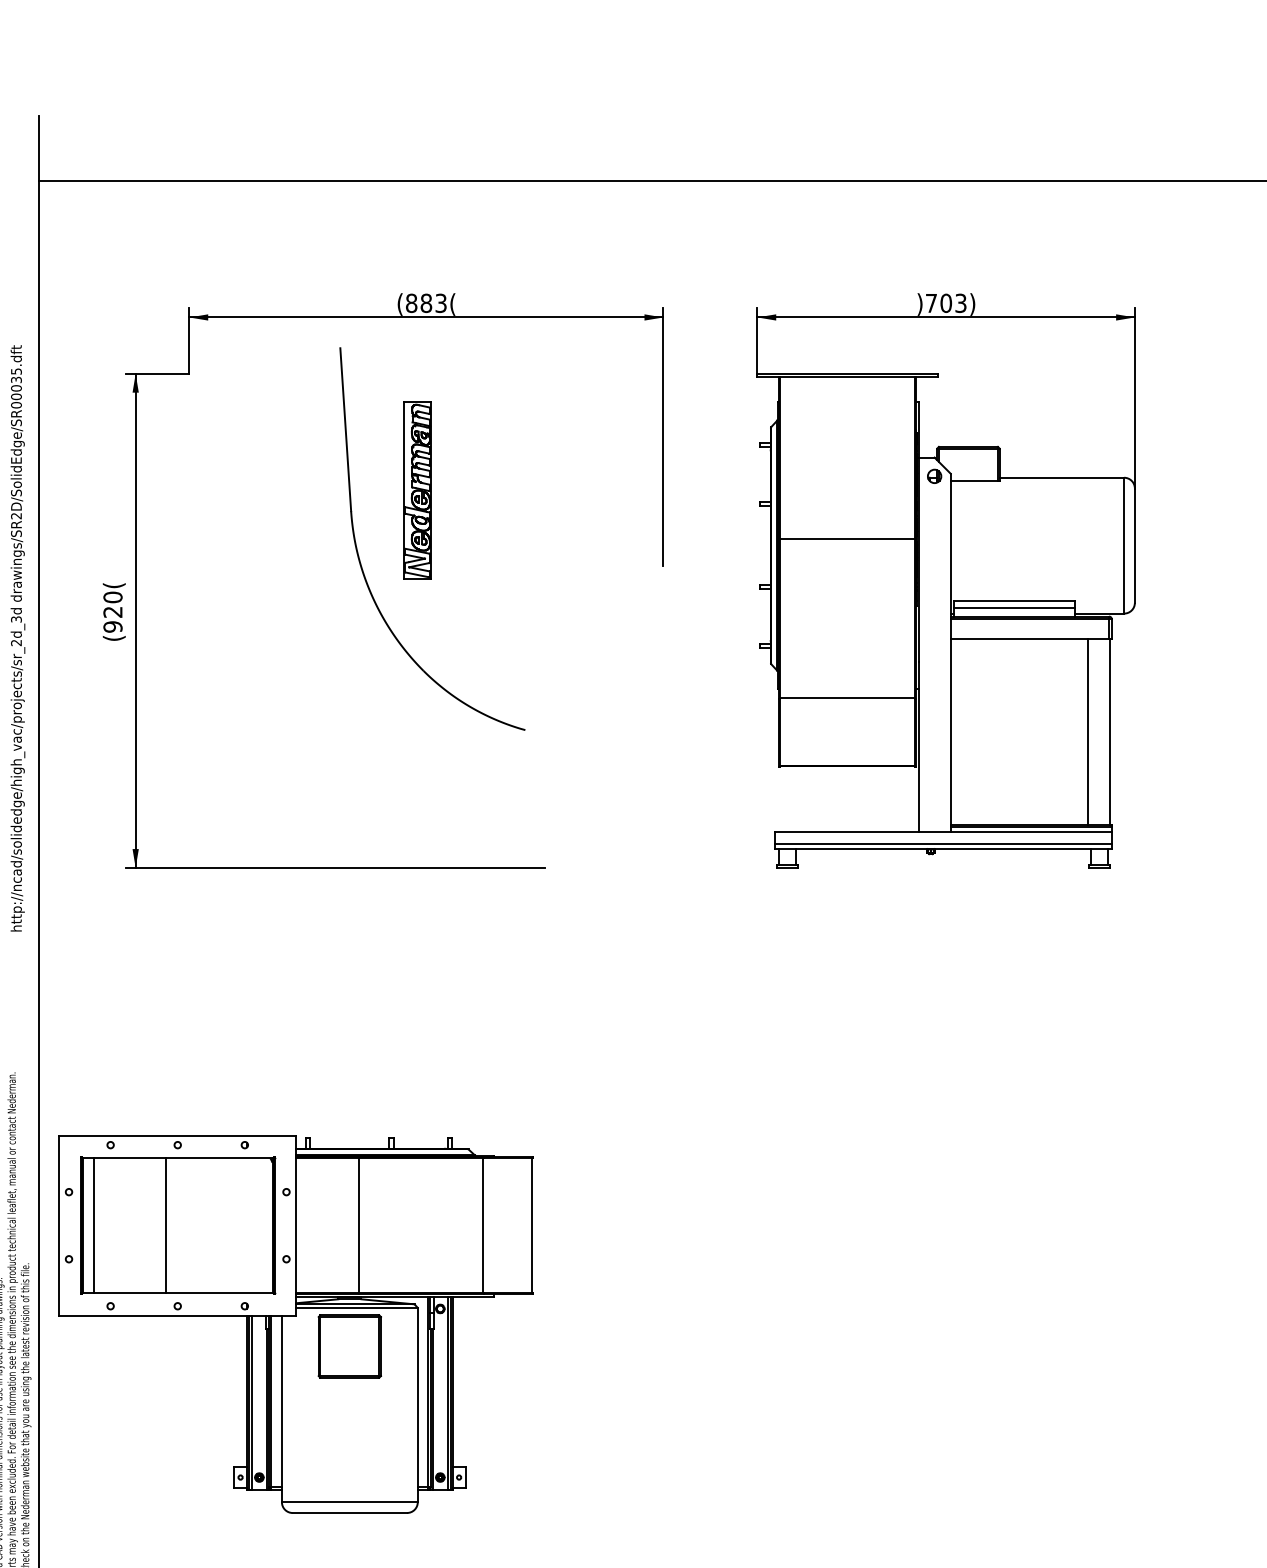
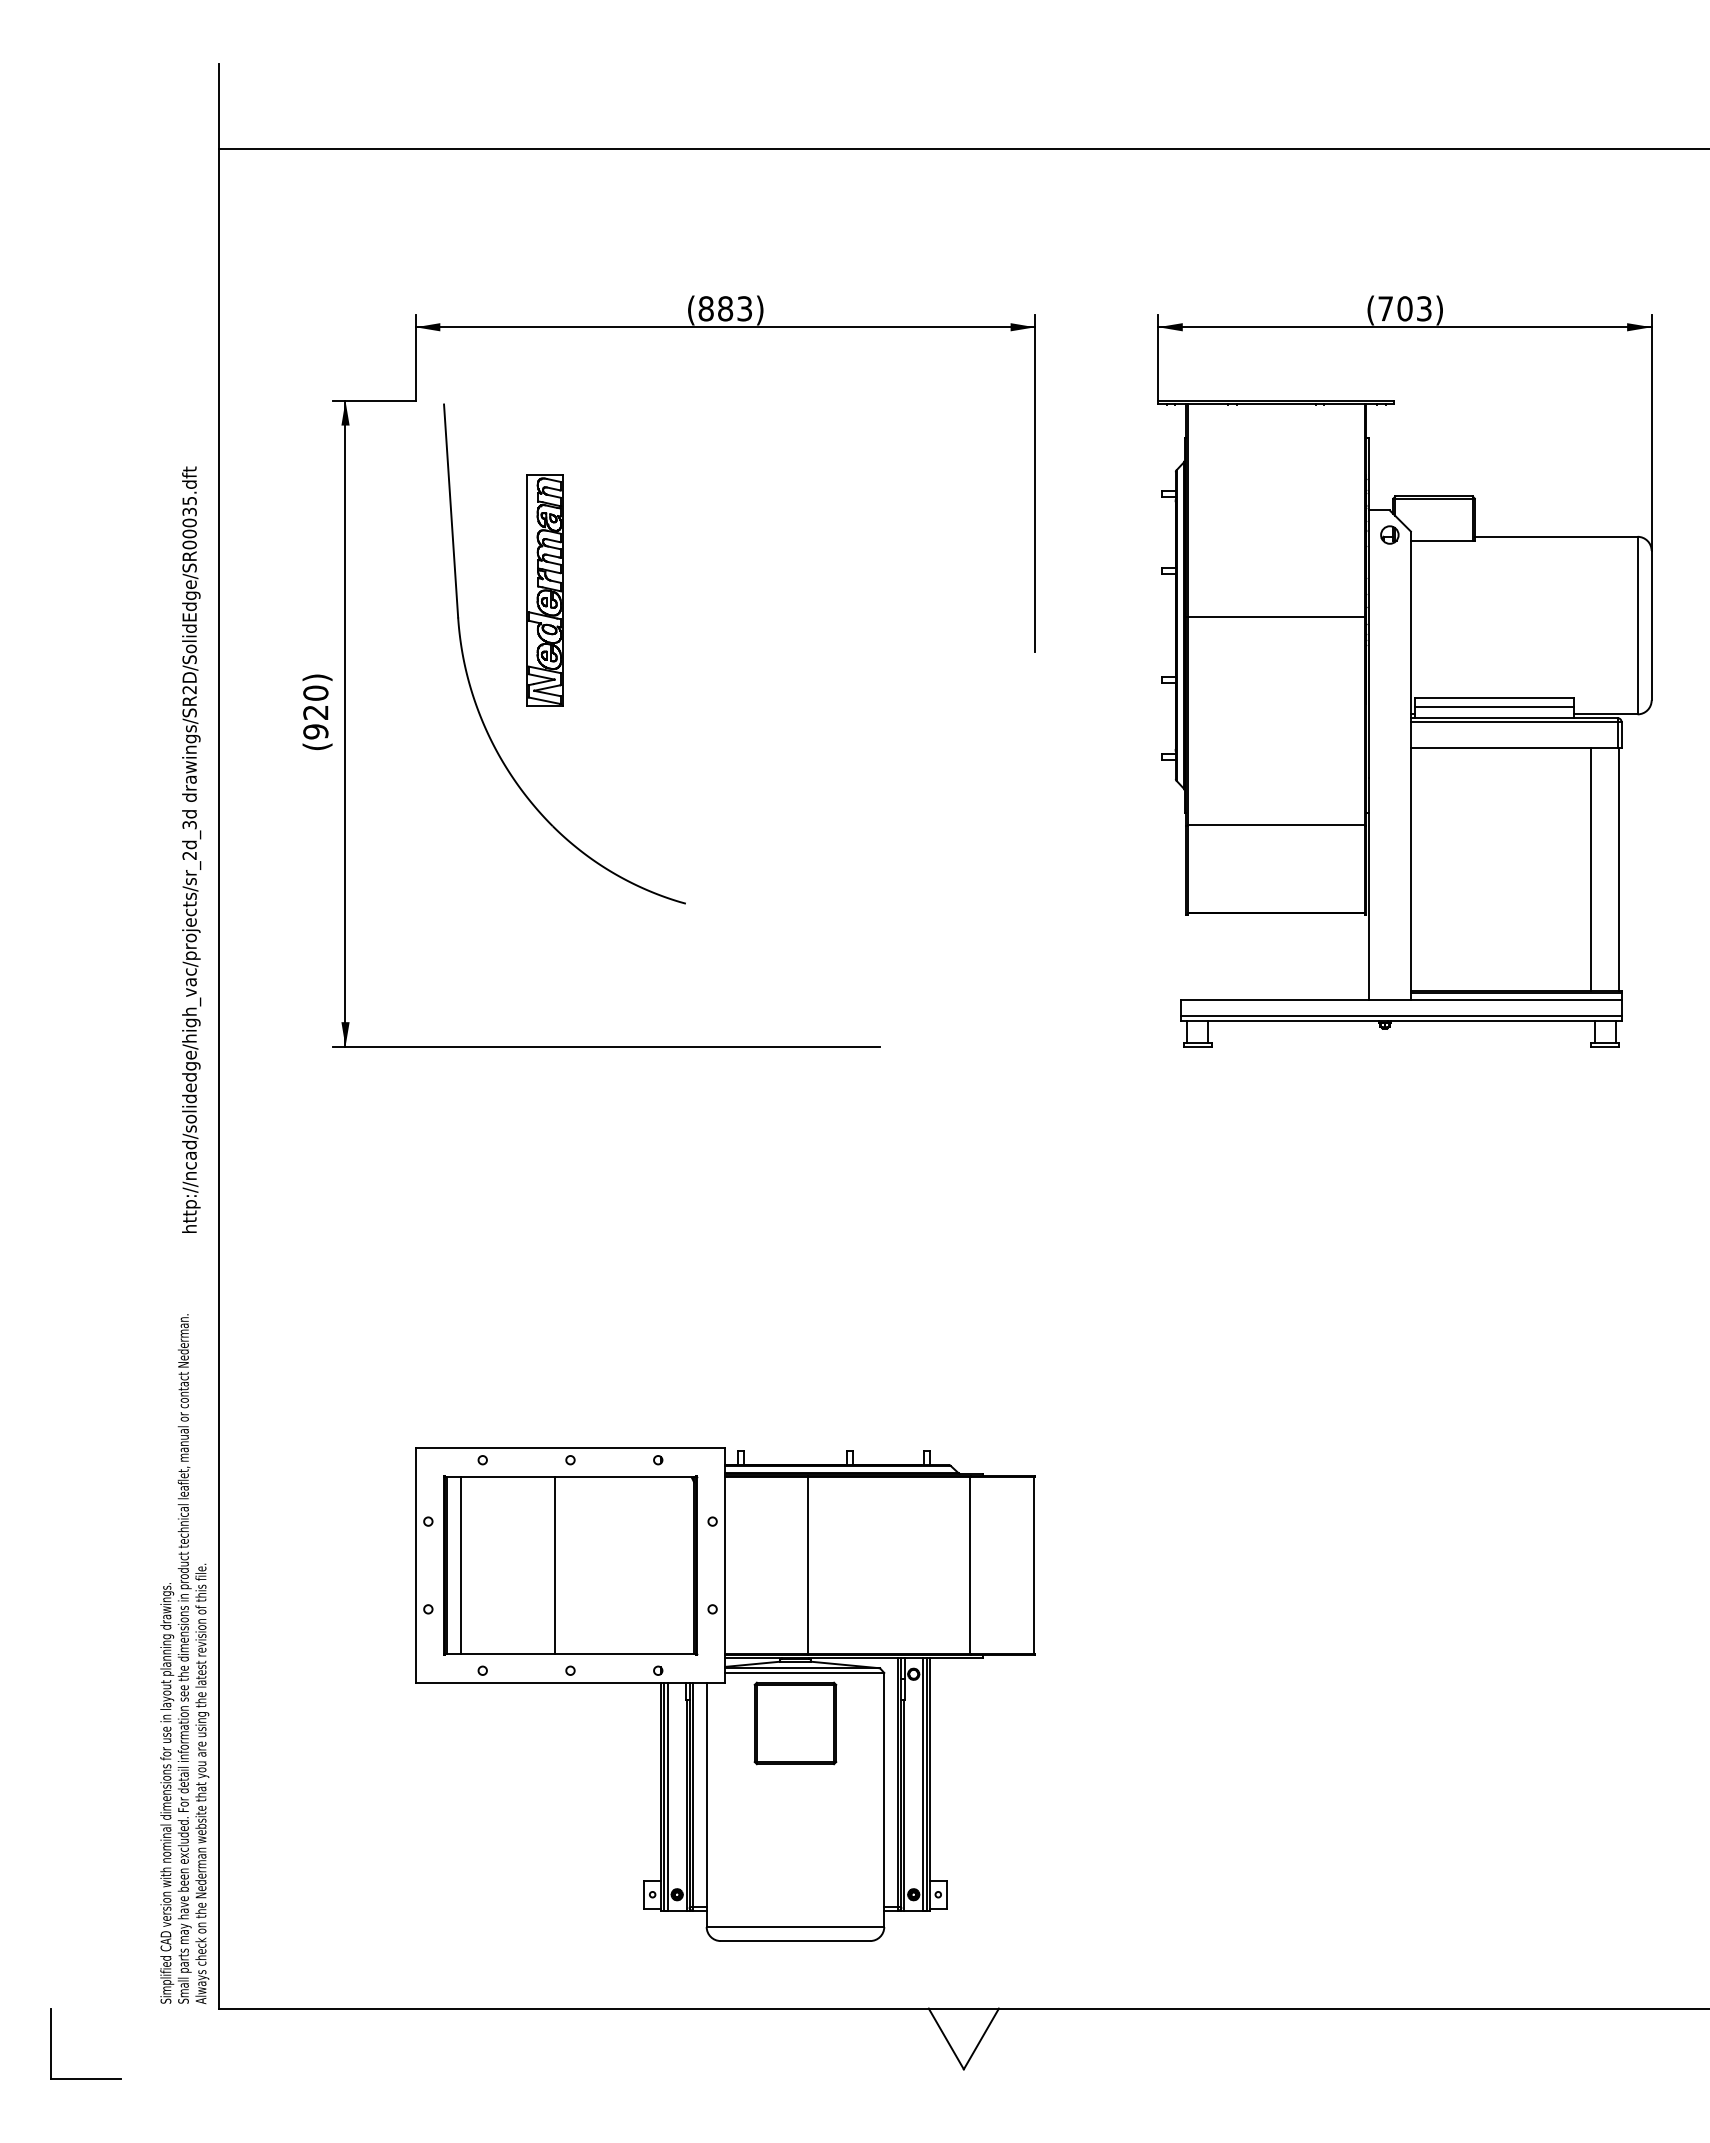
text: (452, 304) -> (759, 310), ( -> )
text: (919, 304) -> (1370, 310), ) -> (
part: (432, 538) -> (564, 653), moved
text: (114, 585) -> (317, 677), ( -> )
text: (17, 638) -> (191, 849), moved
part: (296, 1324) -> (725, 1694), moved

